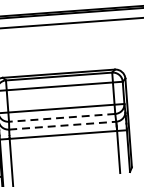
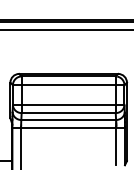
line: (61, 118) -> (68, 113), dashed -> solid
line: (63, 126) -> (69, 120), dashed -> solid

